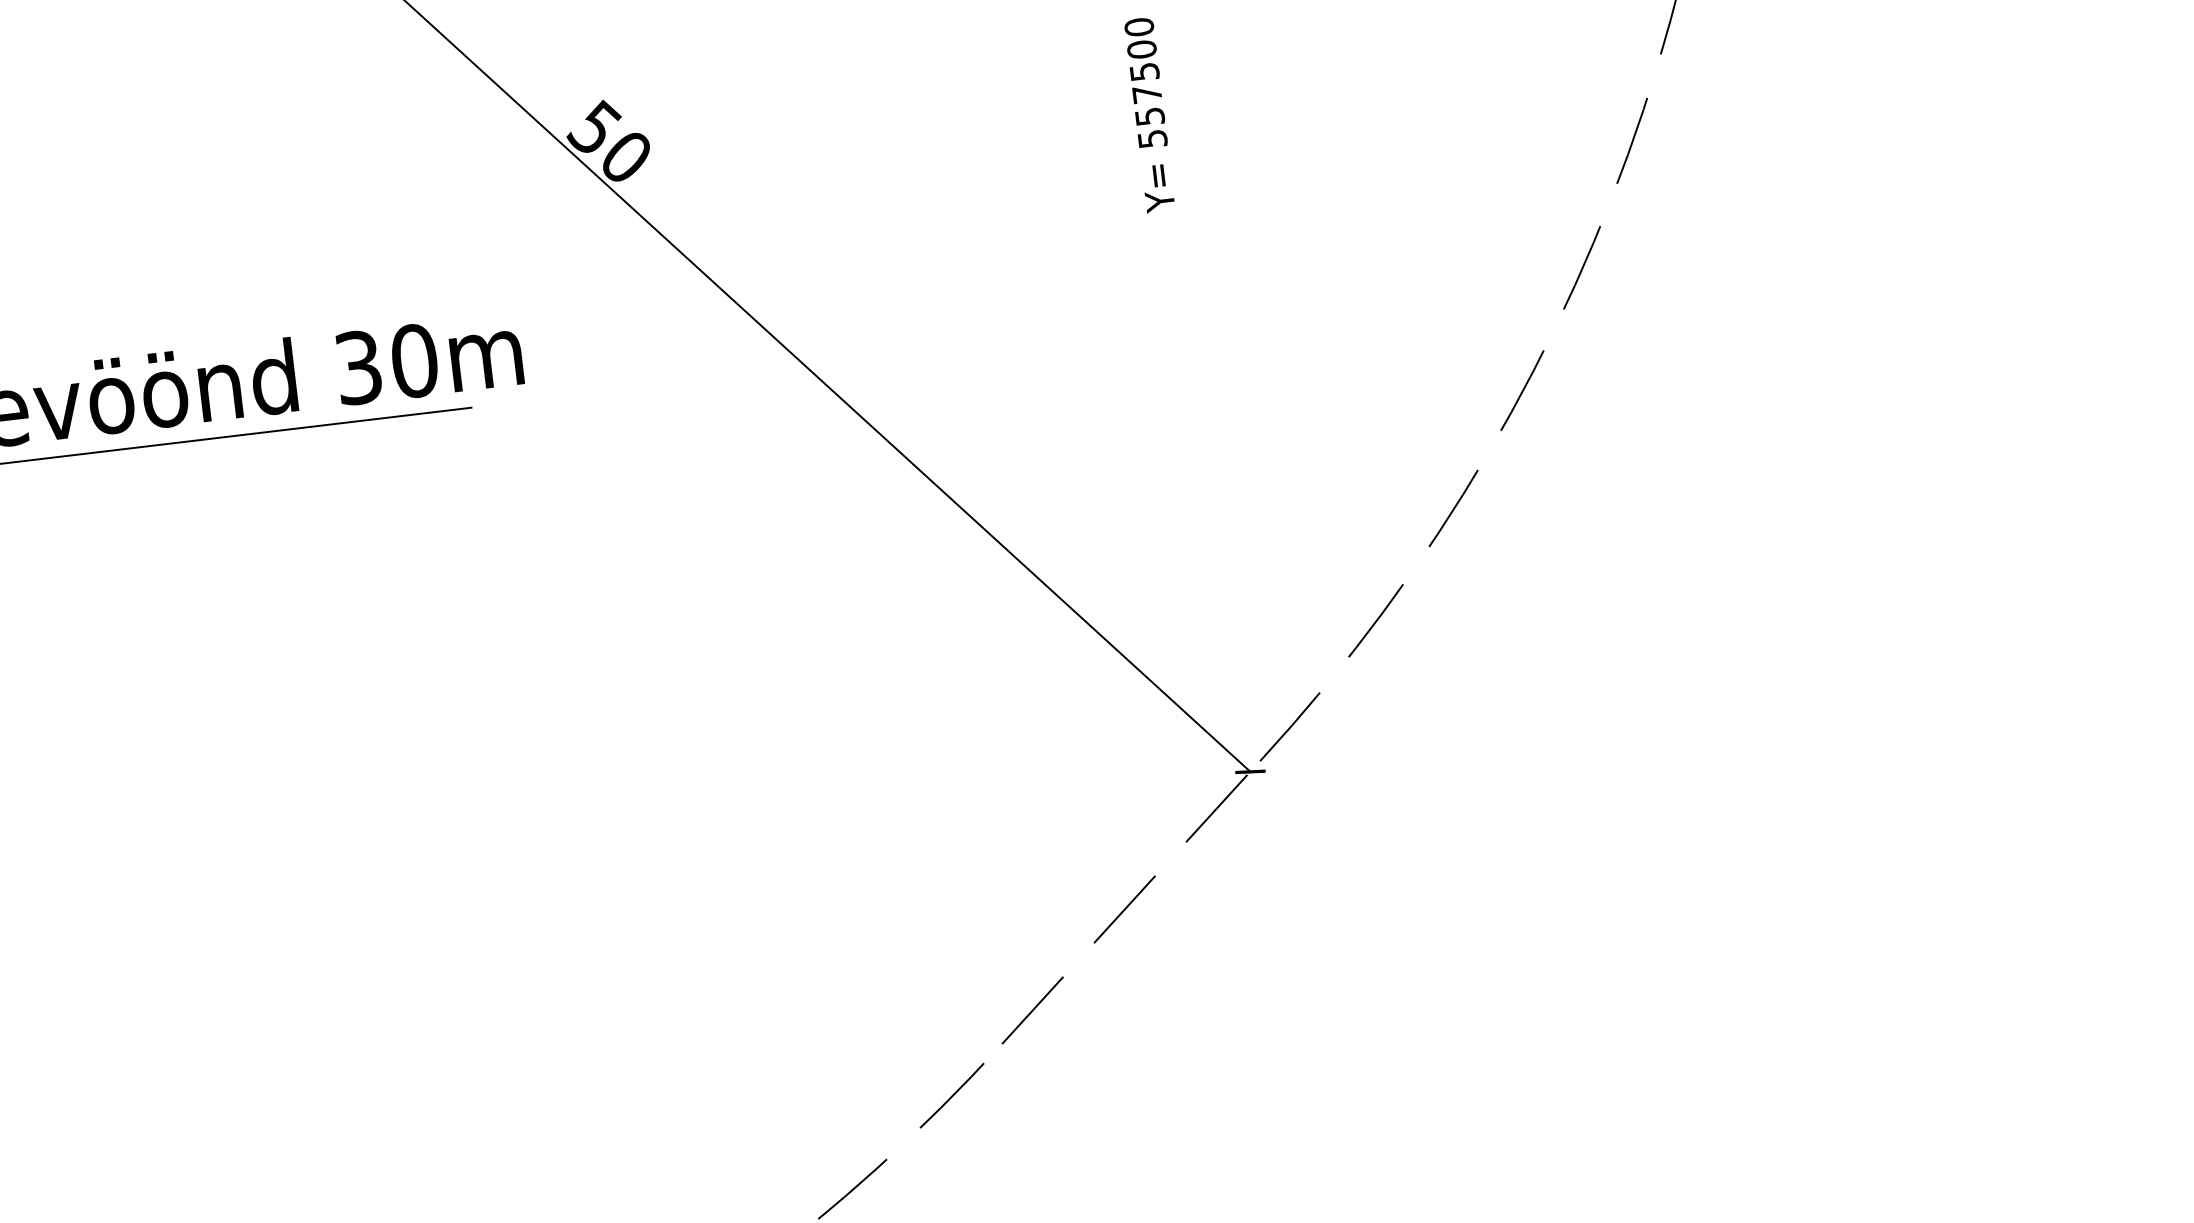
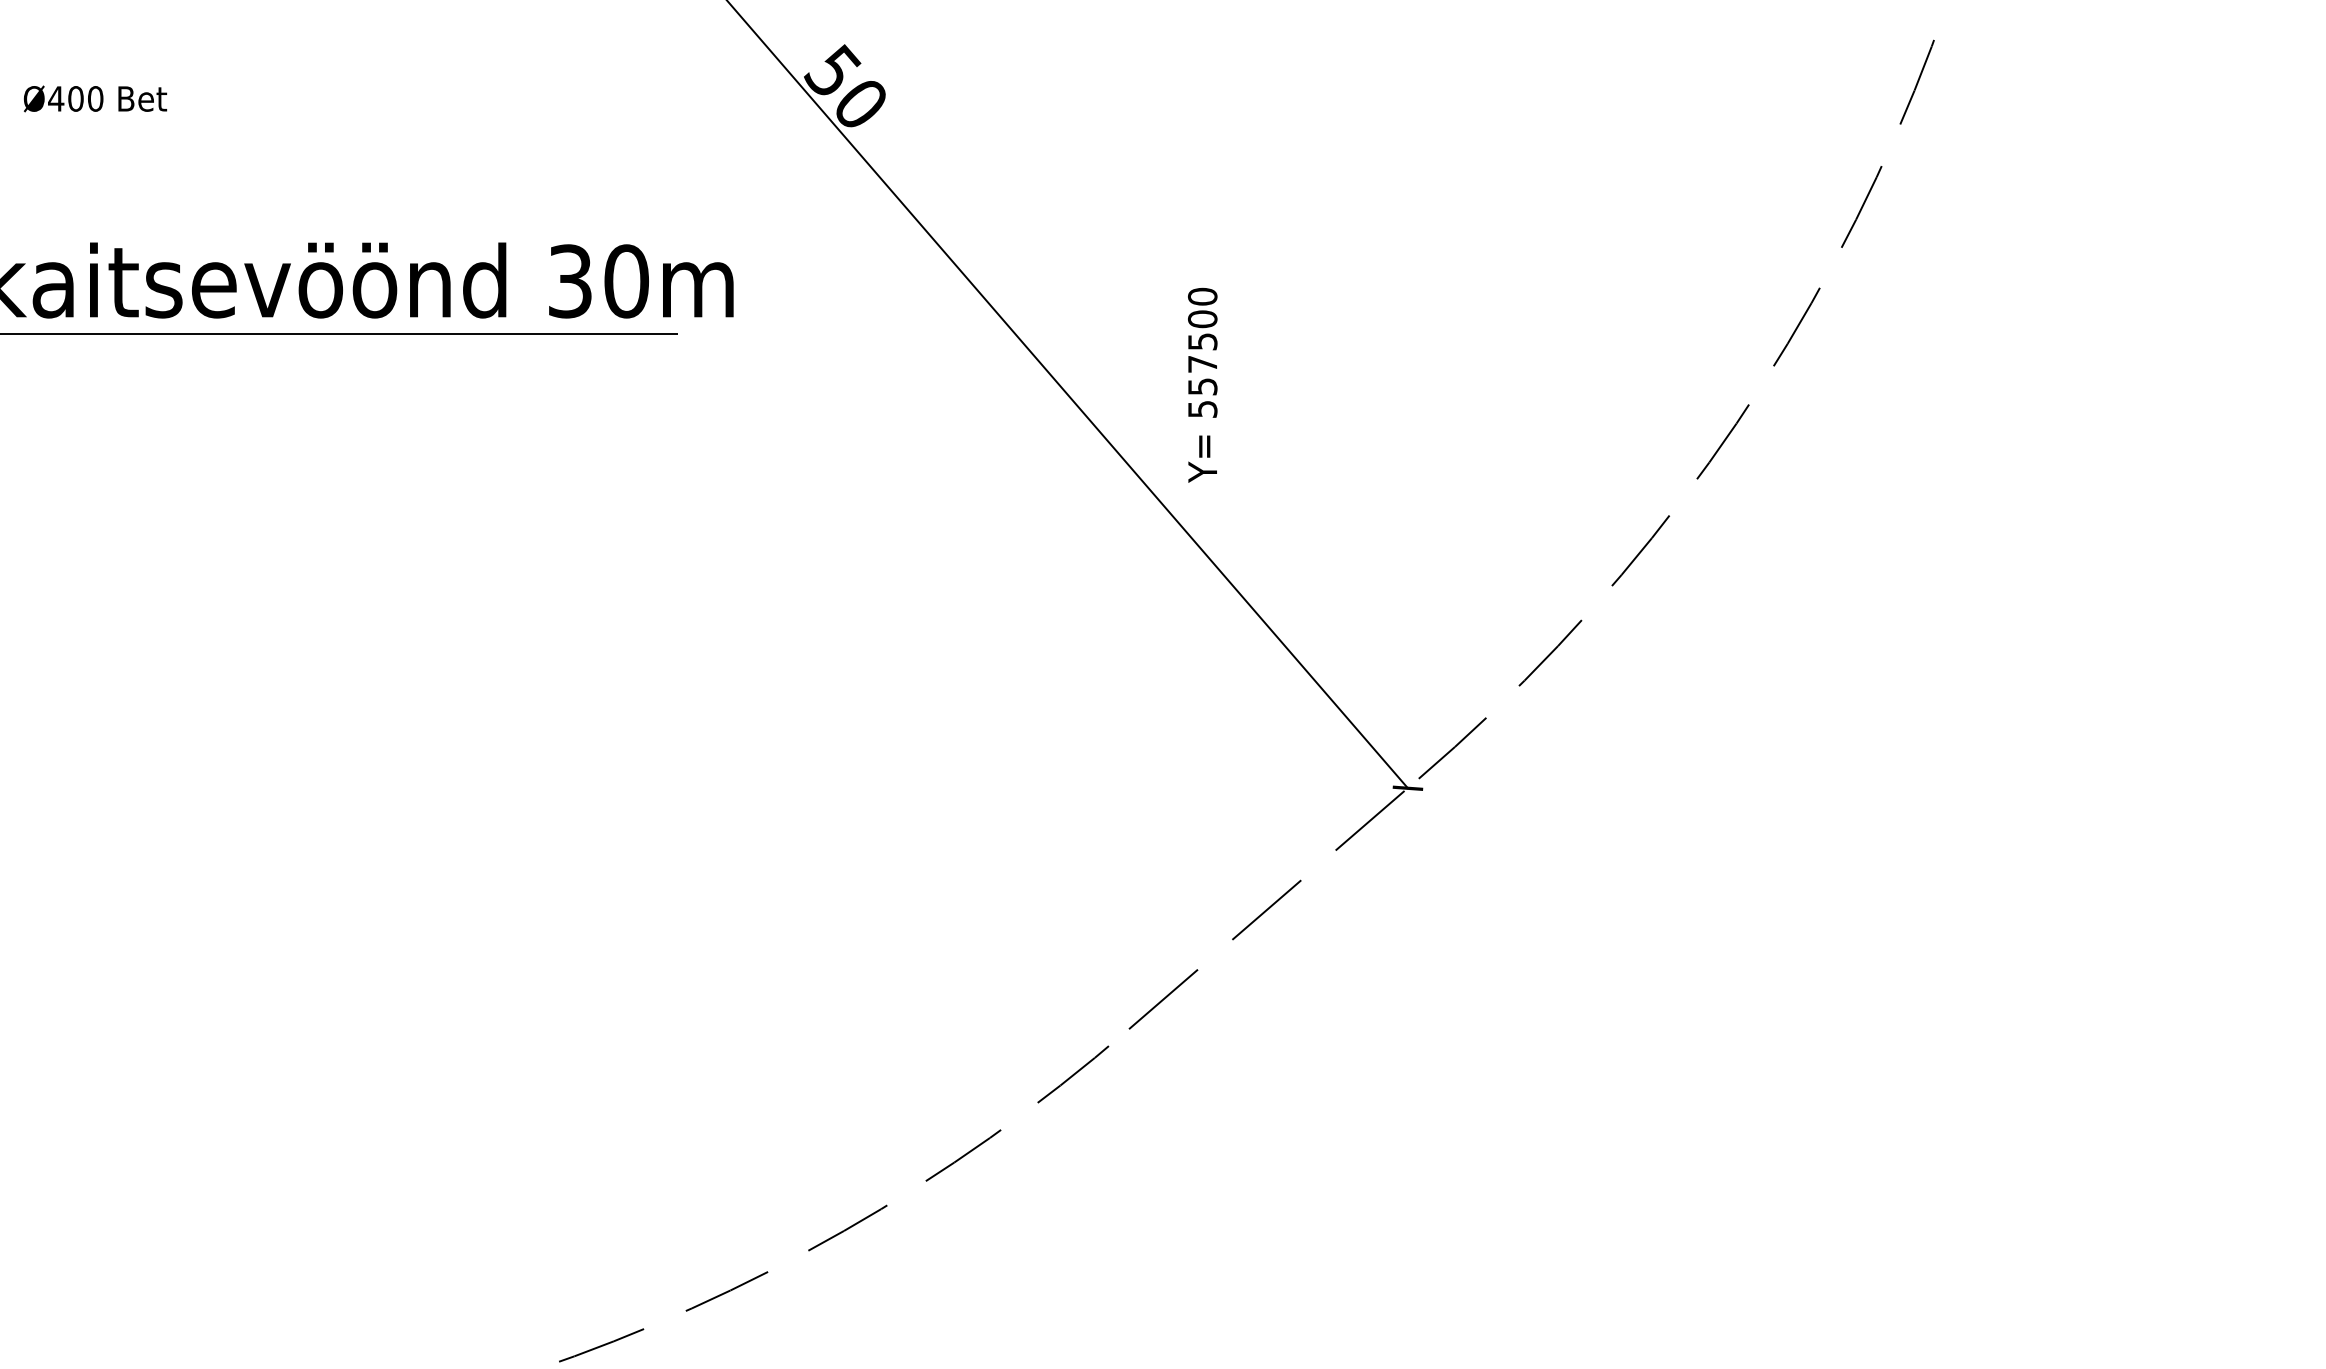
text: (1149, 114) -> (1202, 384), moved

